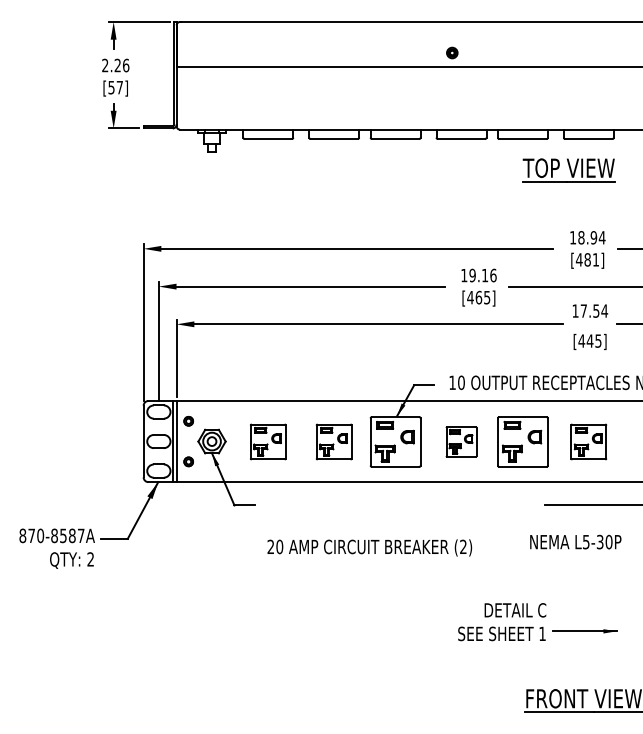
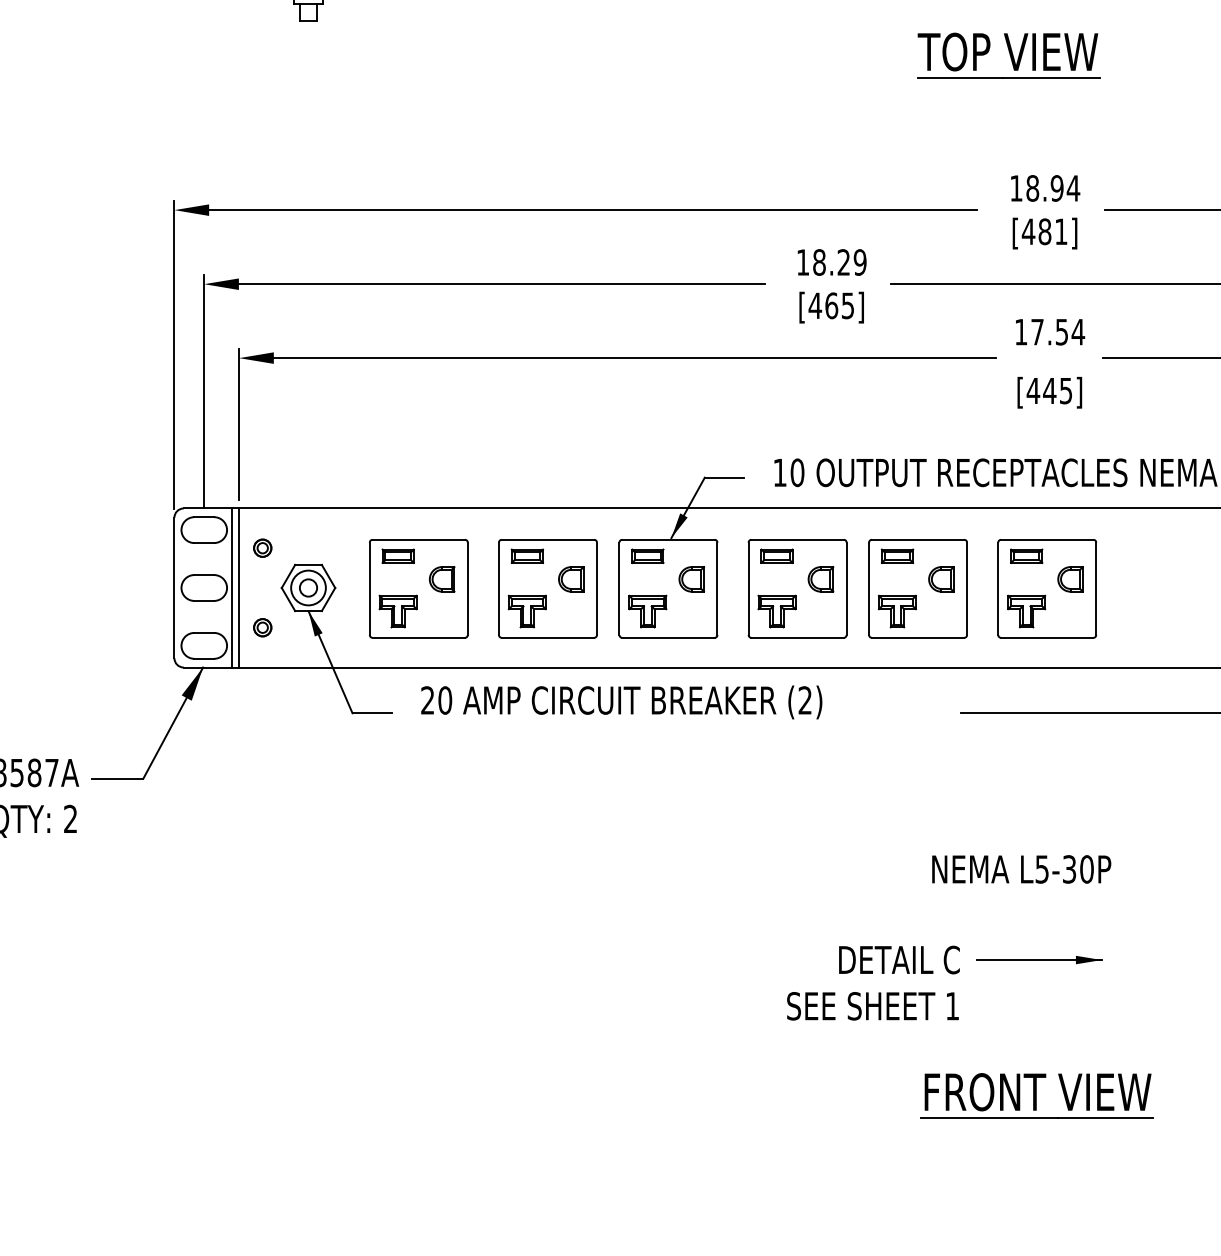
text: (482, 275) -> (838, 262), 19.16 -> 18.29
part: (267, 441) -> (417, 587), size x1.43
part: (333, 441) -> (546, 587), size x1.43
part: (461, 441) -> (797, 587), size x1.67
part: (588, 441) -> (1046, 587), size x1.43
text: (575, 541) -> (1021, 868), moved
text: (369, 547) -> (621, 701), moved
text: (502, 622) -> (874, 983), moved

